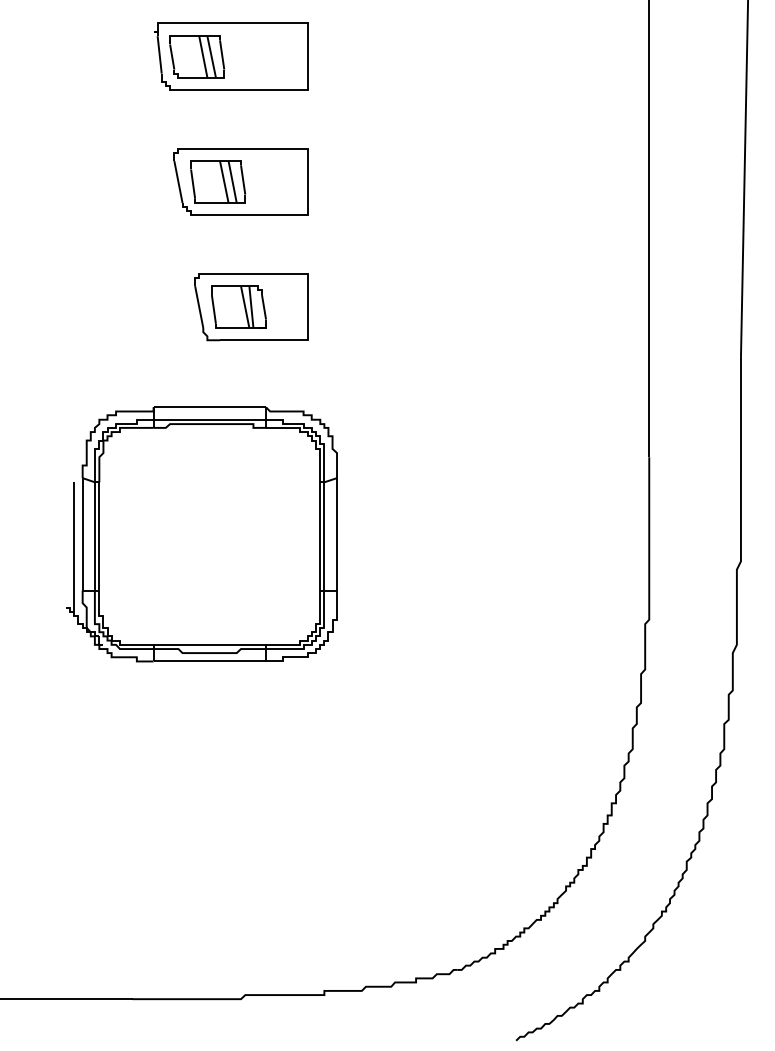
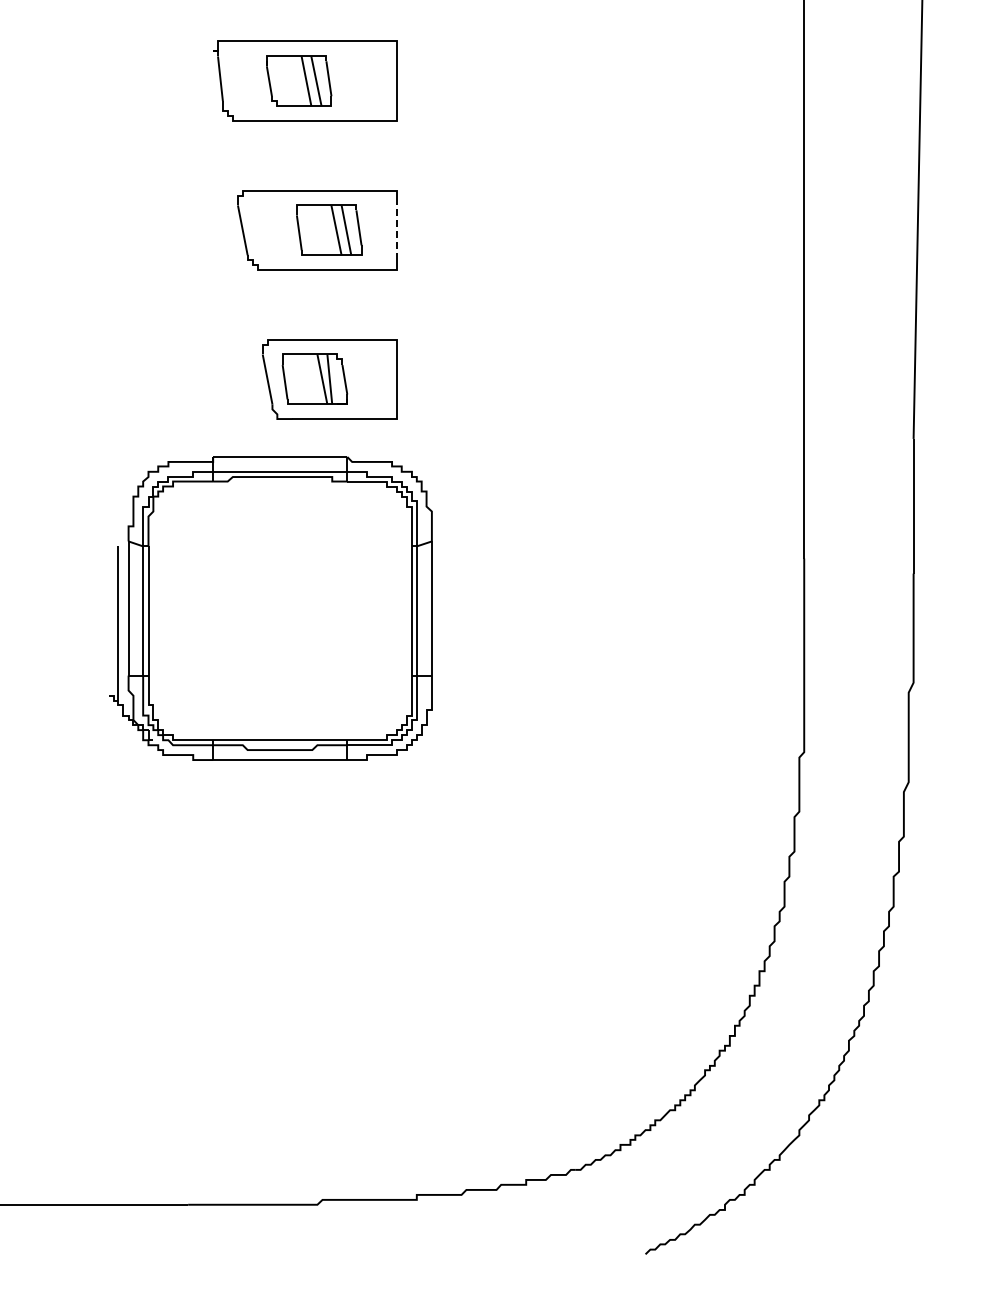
part: (197, 56) -> (299, 80), moved
part: (218, 181) -> (329, 229), moved
line: (307, 182) -> (396, 230), solid -> dashed
part: (201, 534) -> (270, 608), moved

